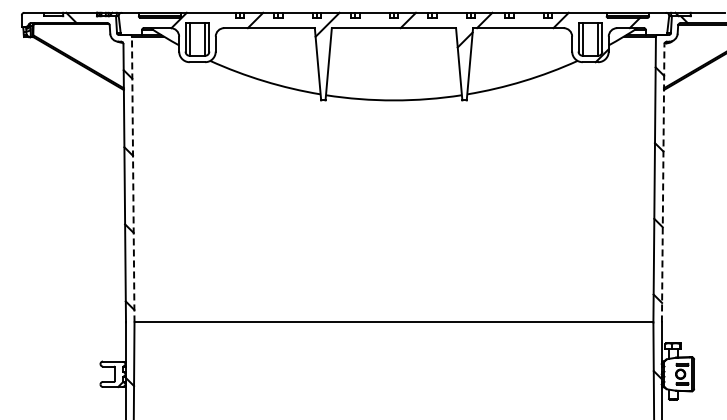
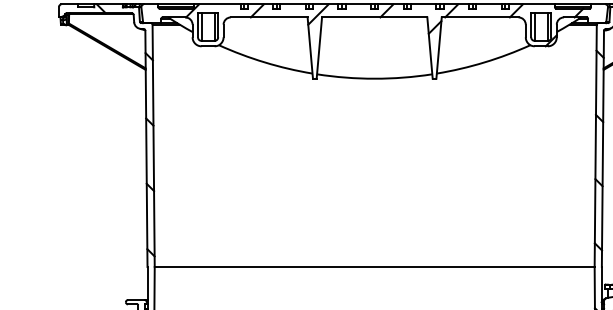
line: (133, 179) -> (153, 145), dashed -> solid
line: (663, 182) -> (603, 148), dashed -> solid

